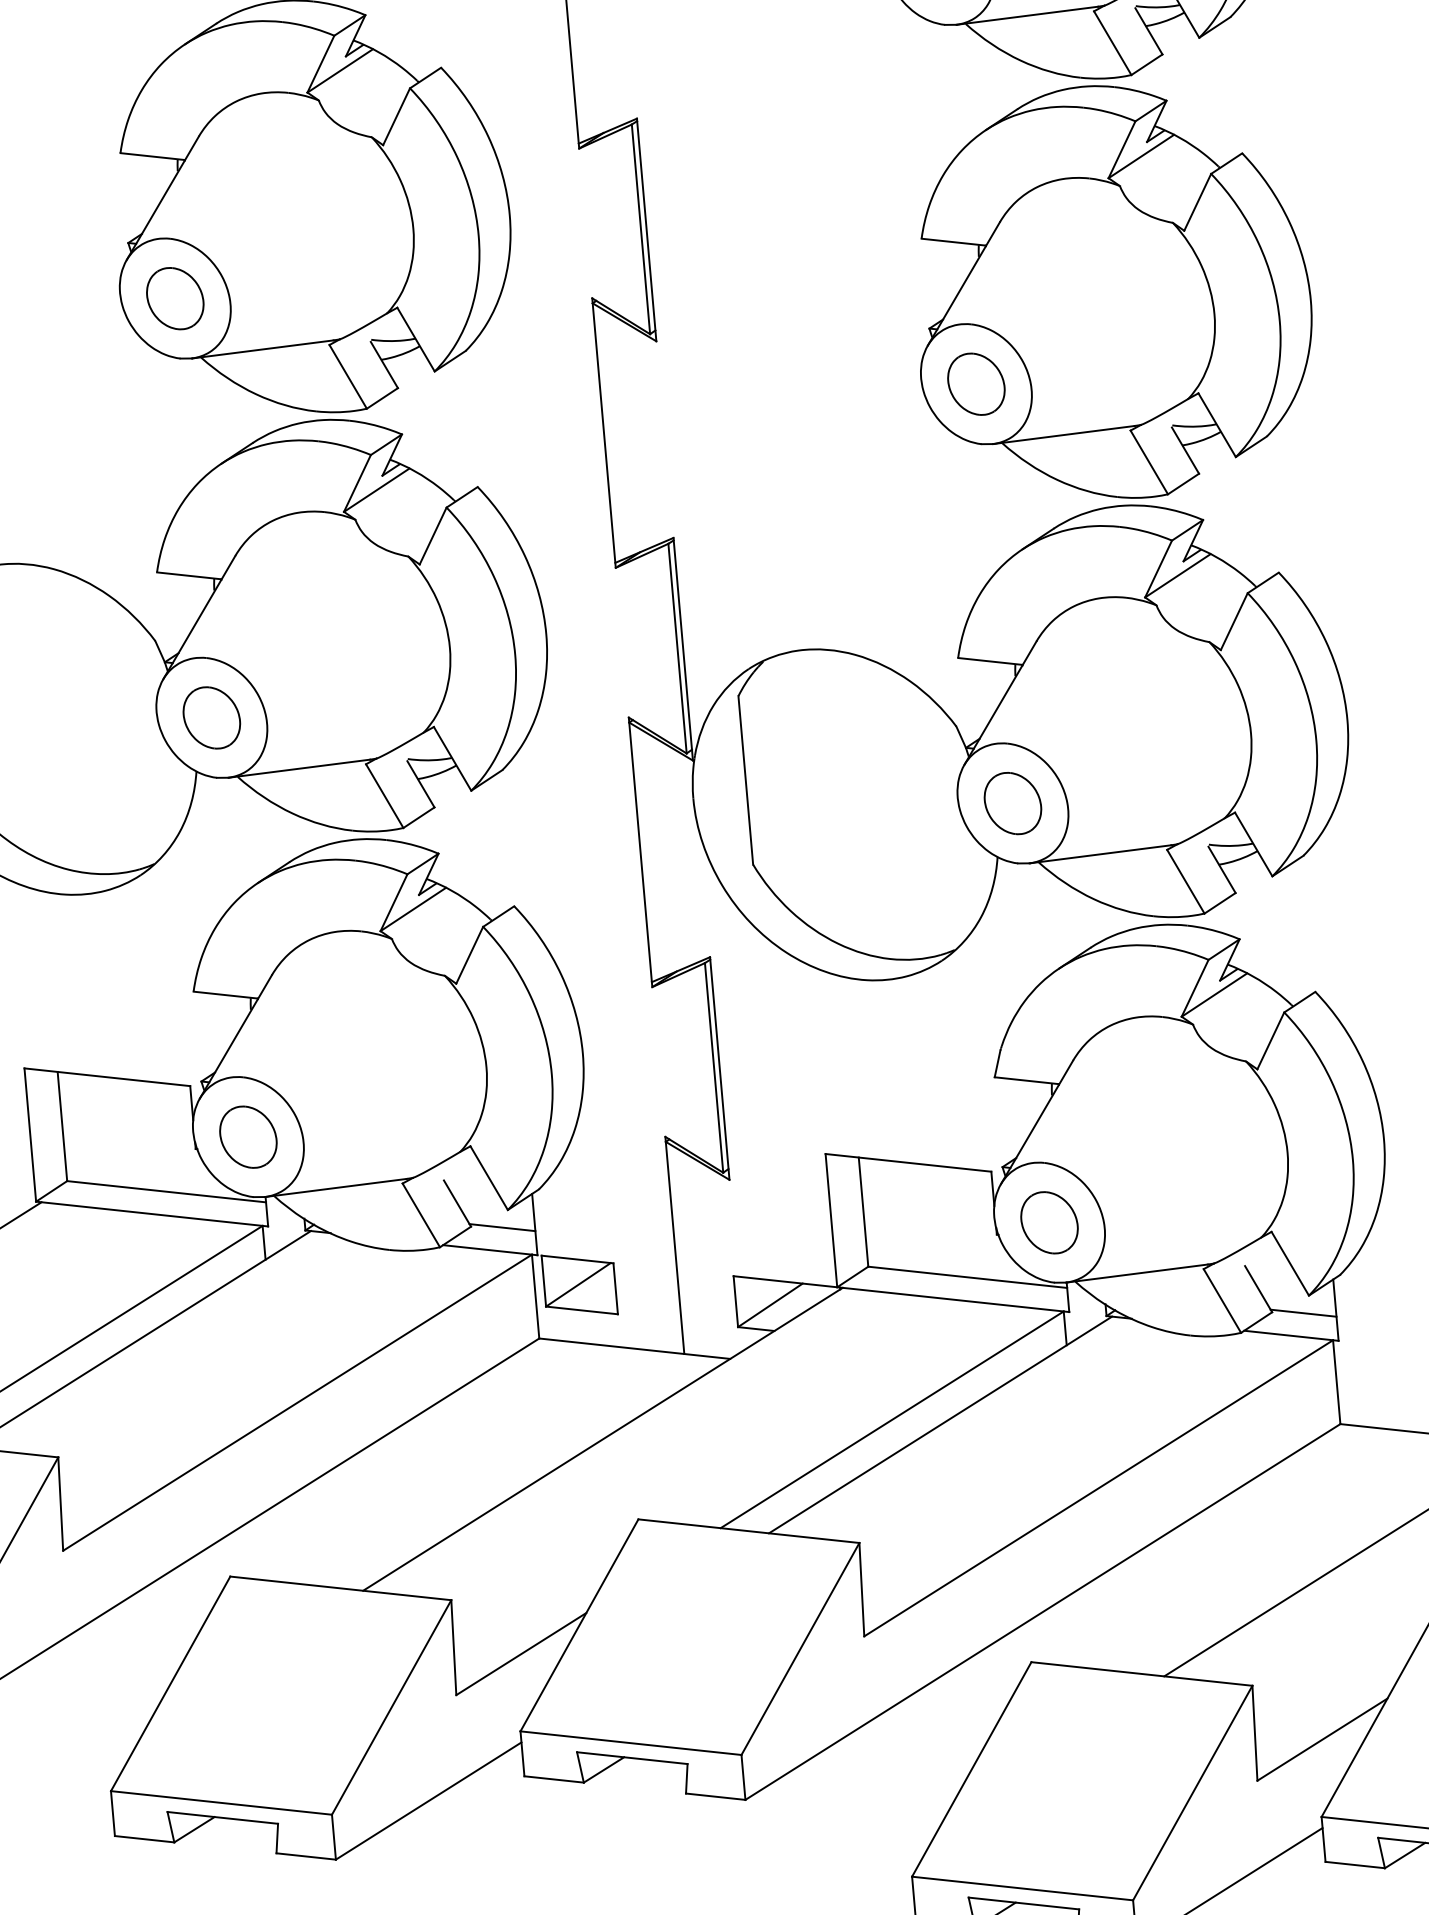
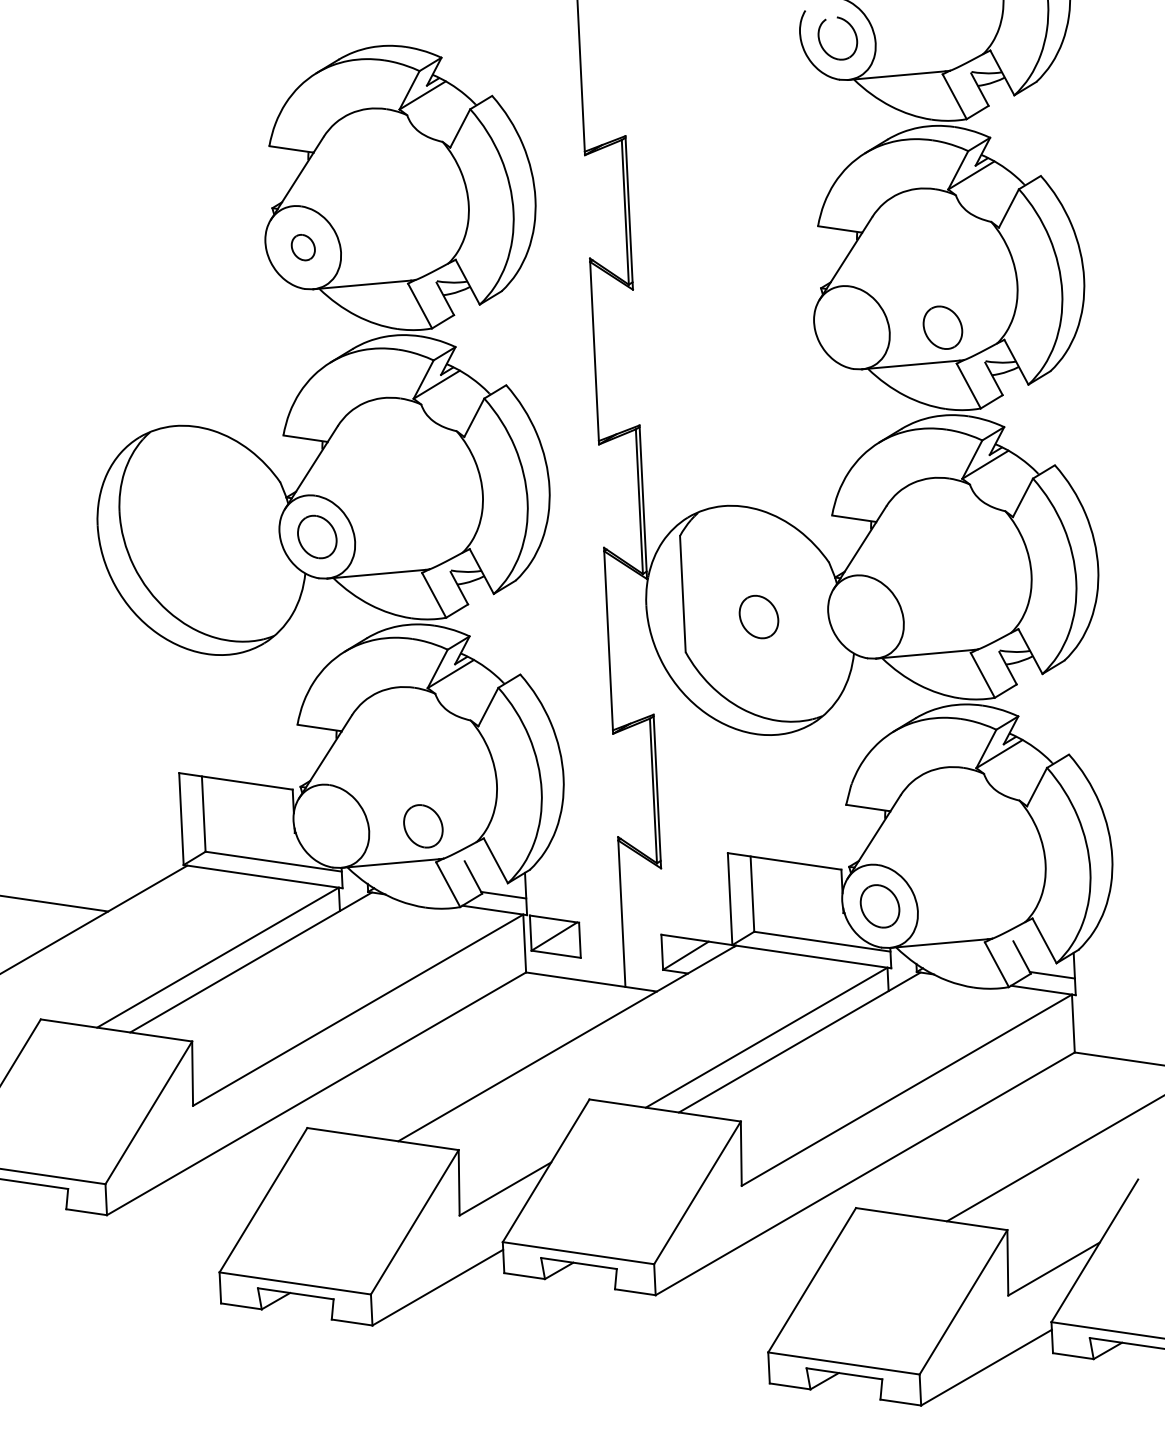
part: (175, 298) -> (303, 247), size x0.6
part: (975, 383) -> (942, 327), moved
part: (1012, 802) -> (758, 616), moved
part: (248, 1137) -> (423, 826), moved

